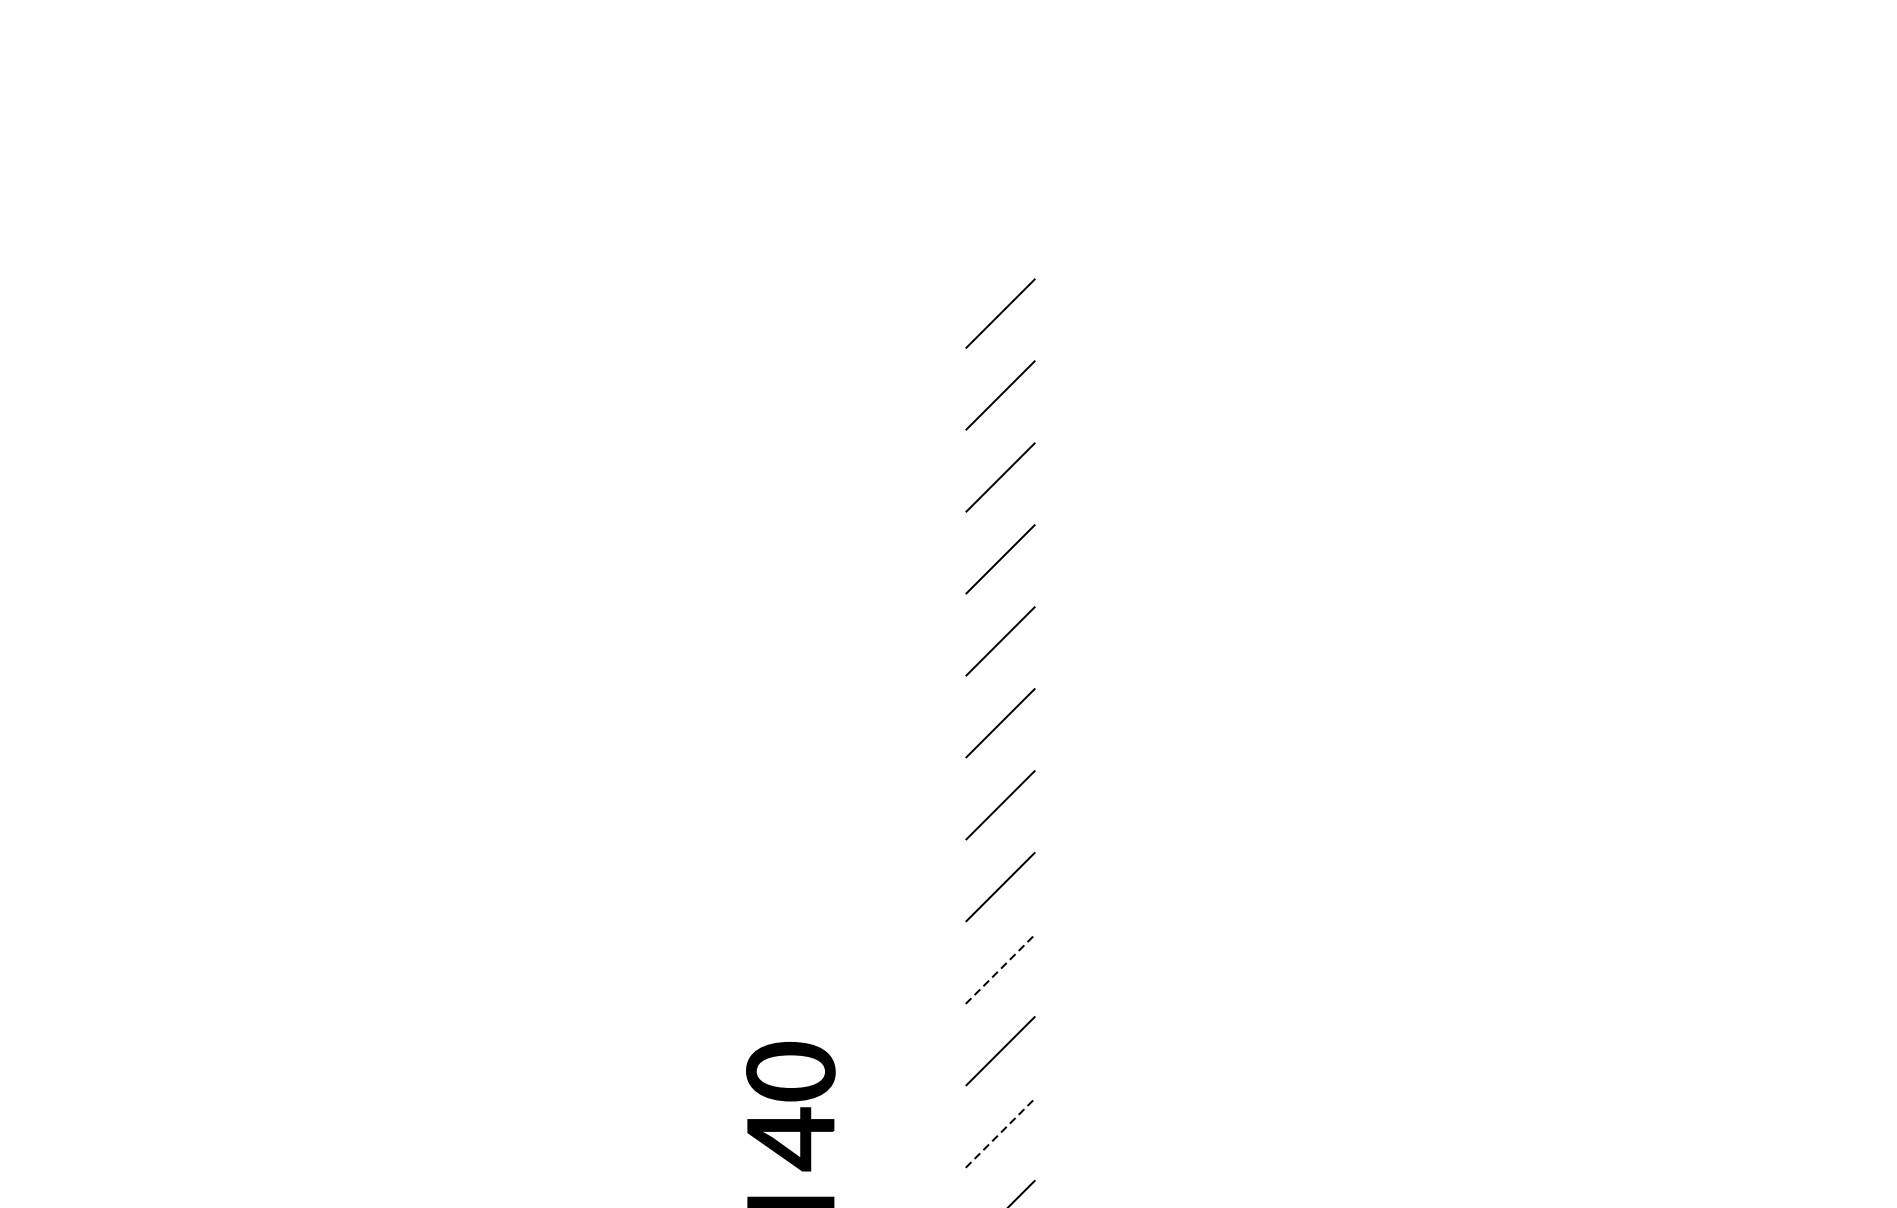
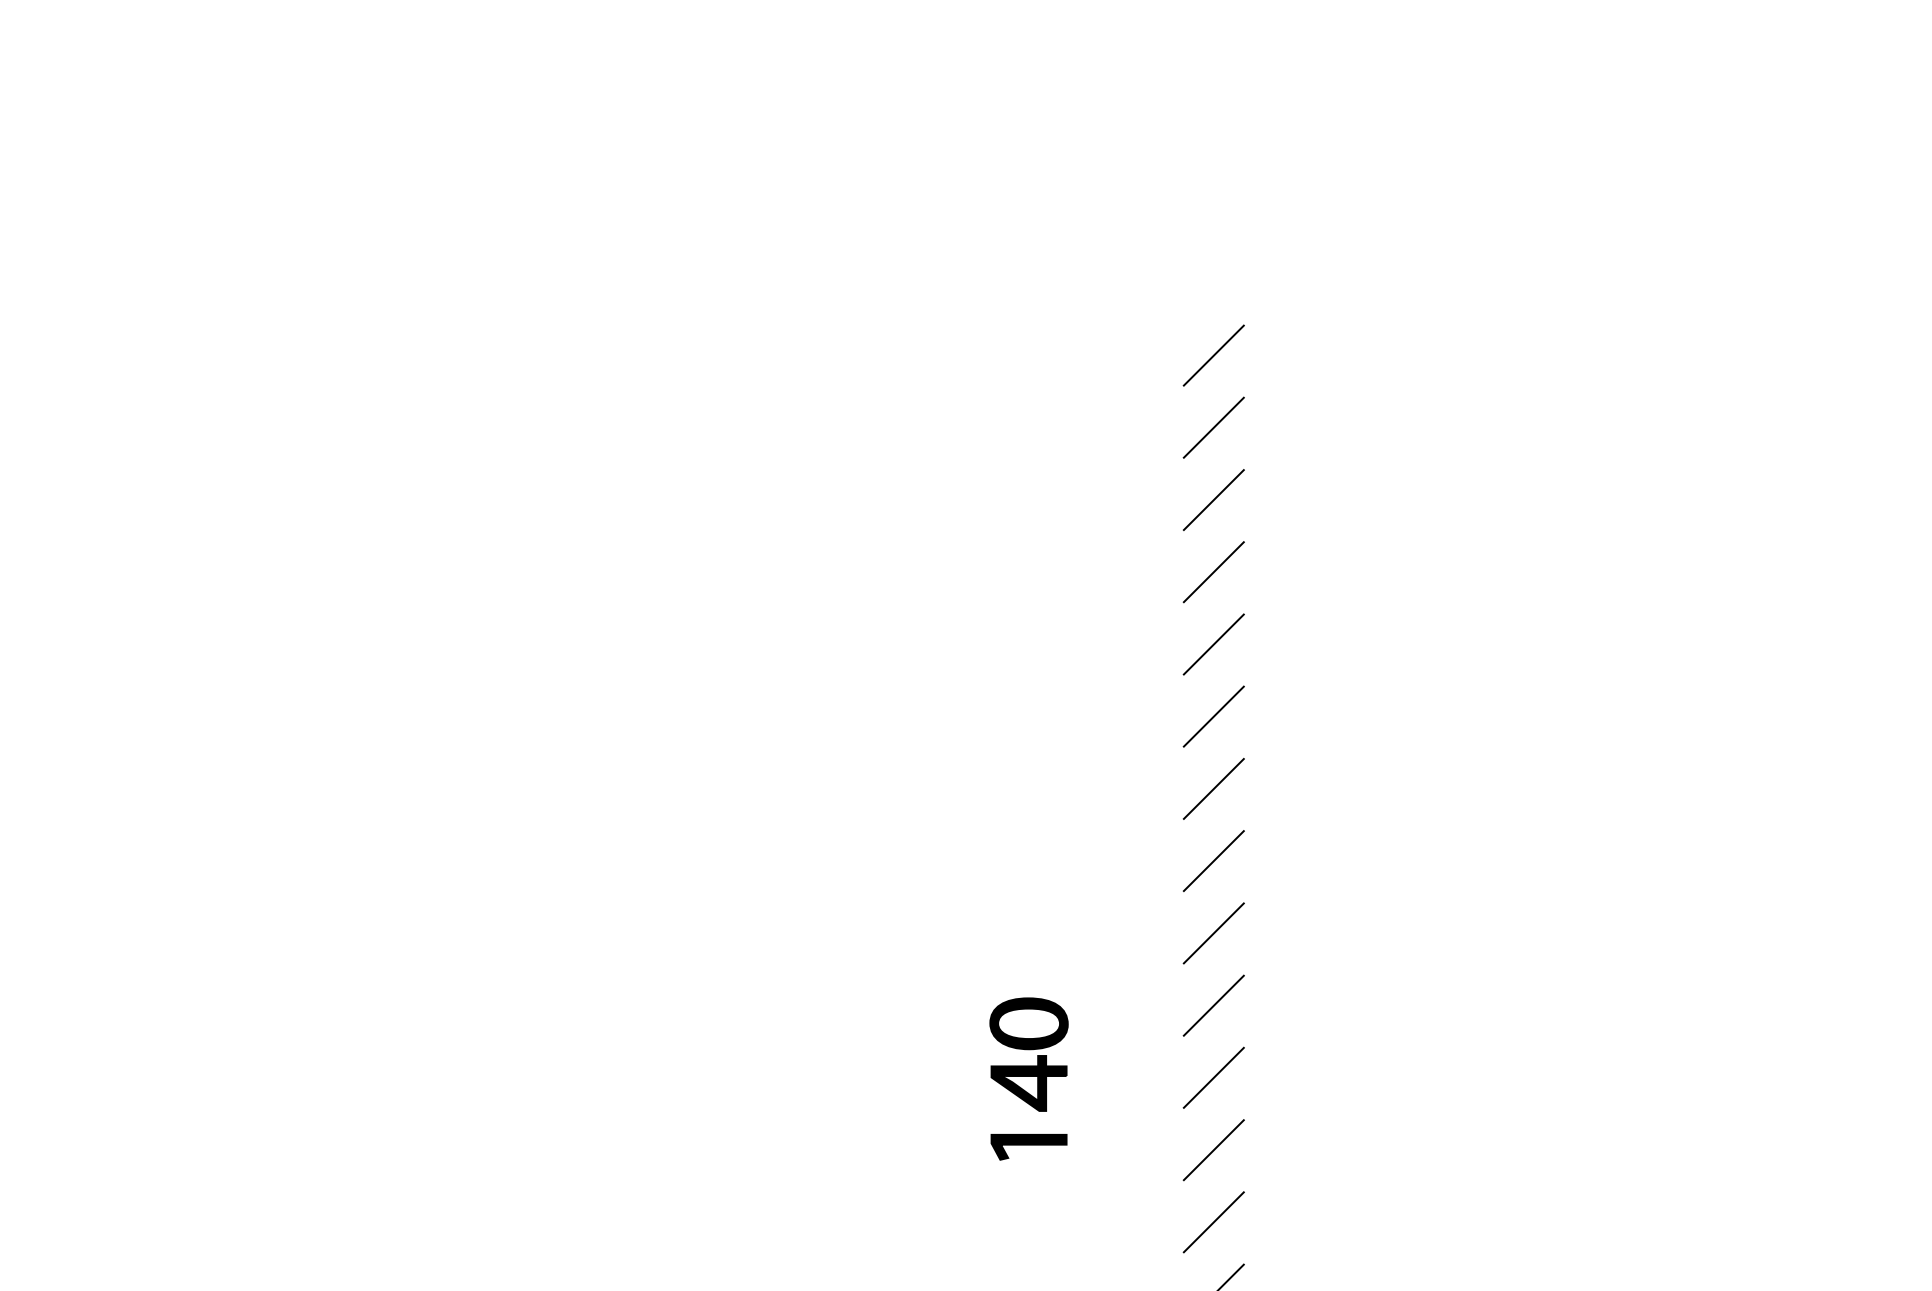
line: (1001, 969) -> (1214, 933), dashed -> solid
line: (1001, 1132) -> (1214, 1077), dashed -> solid

